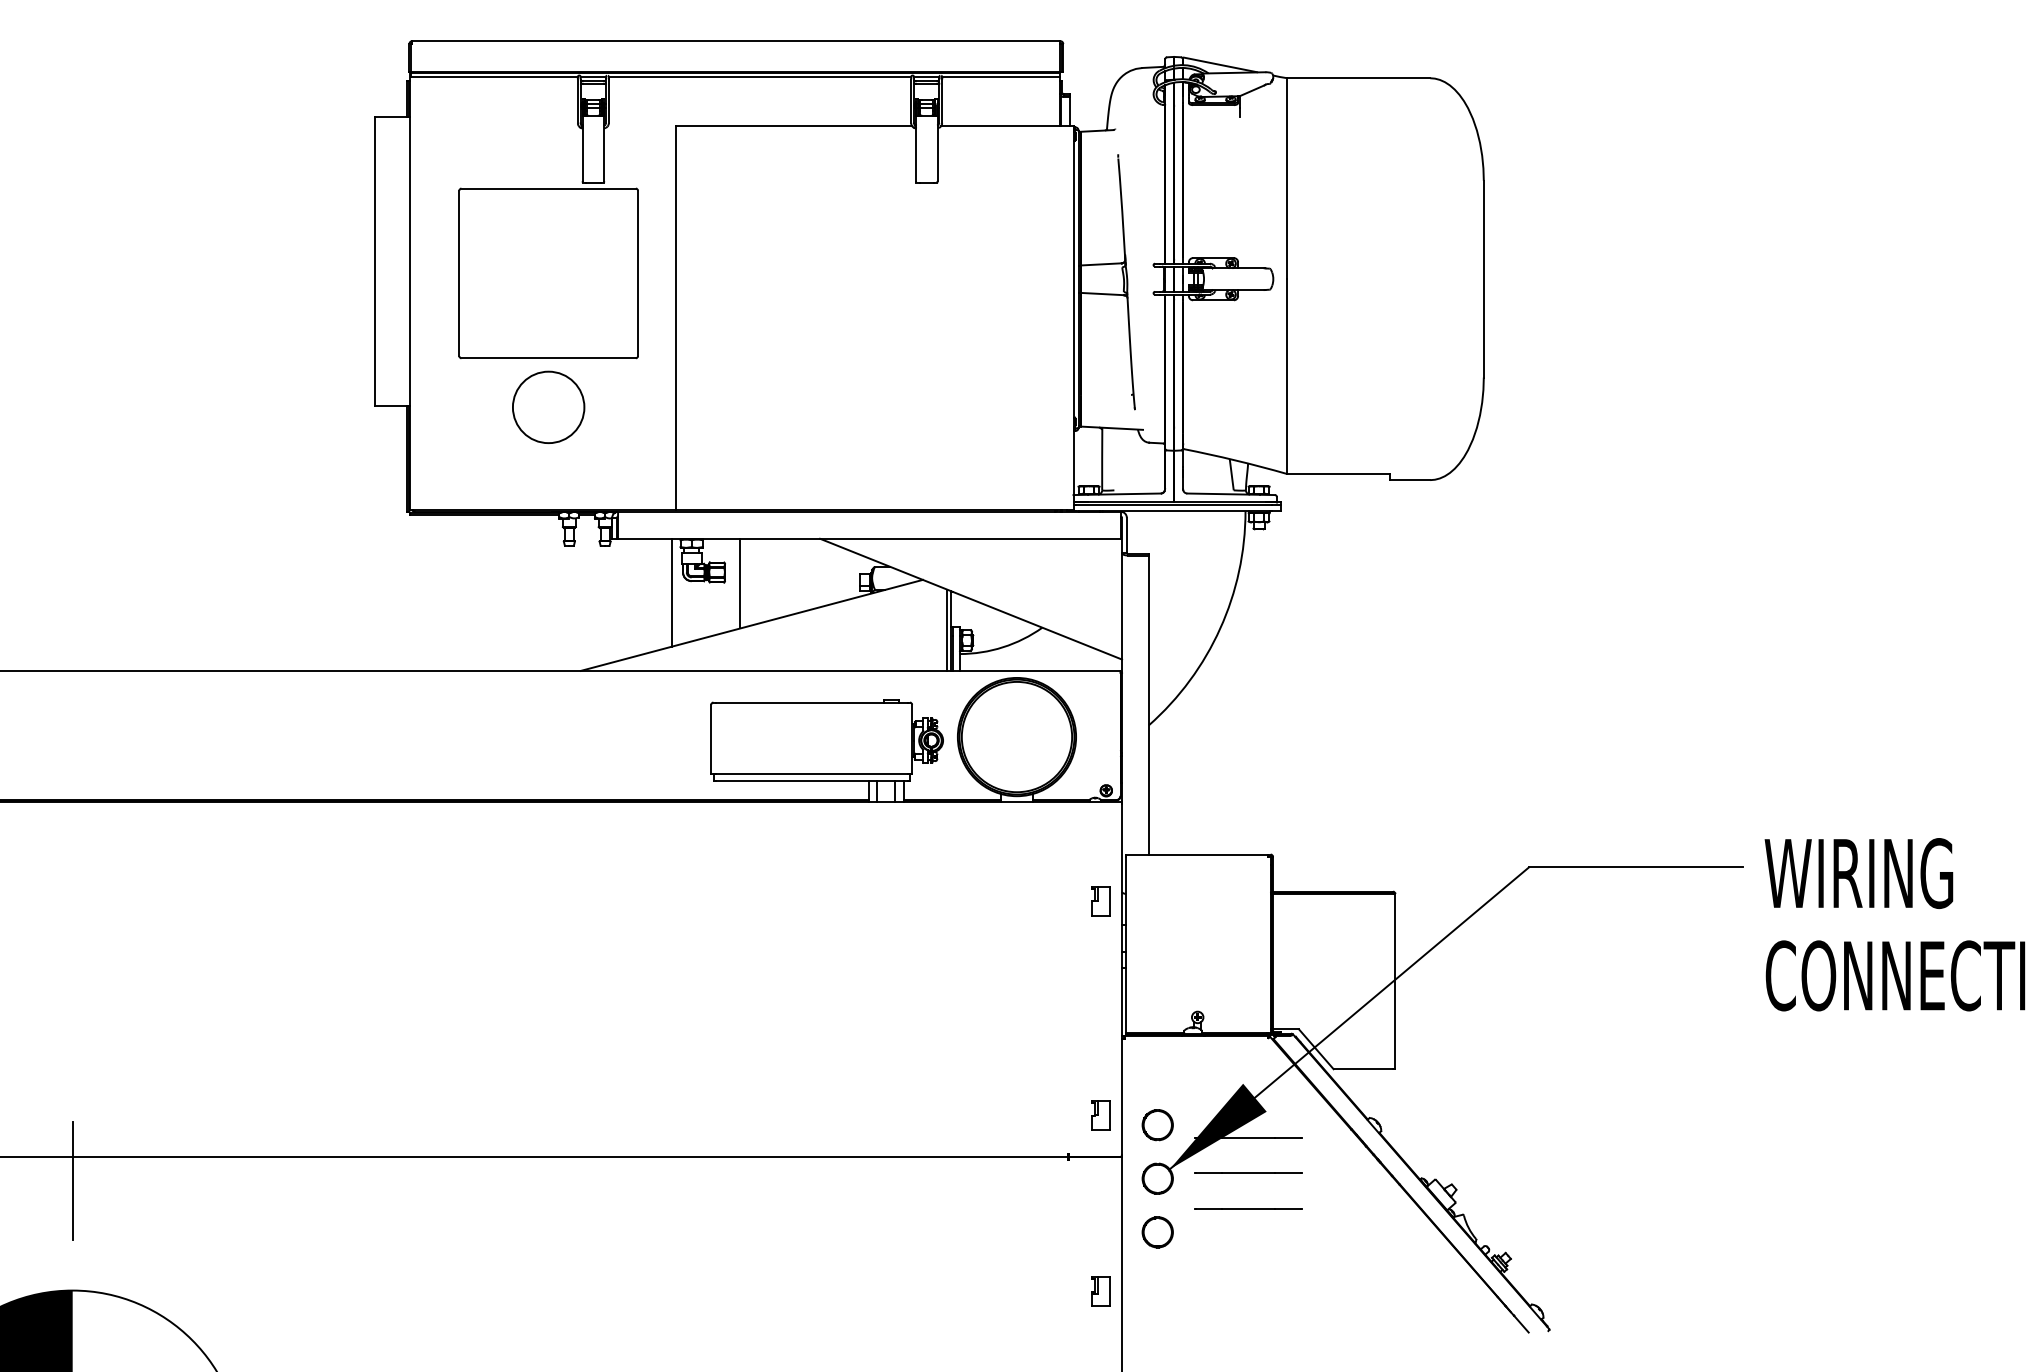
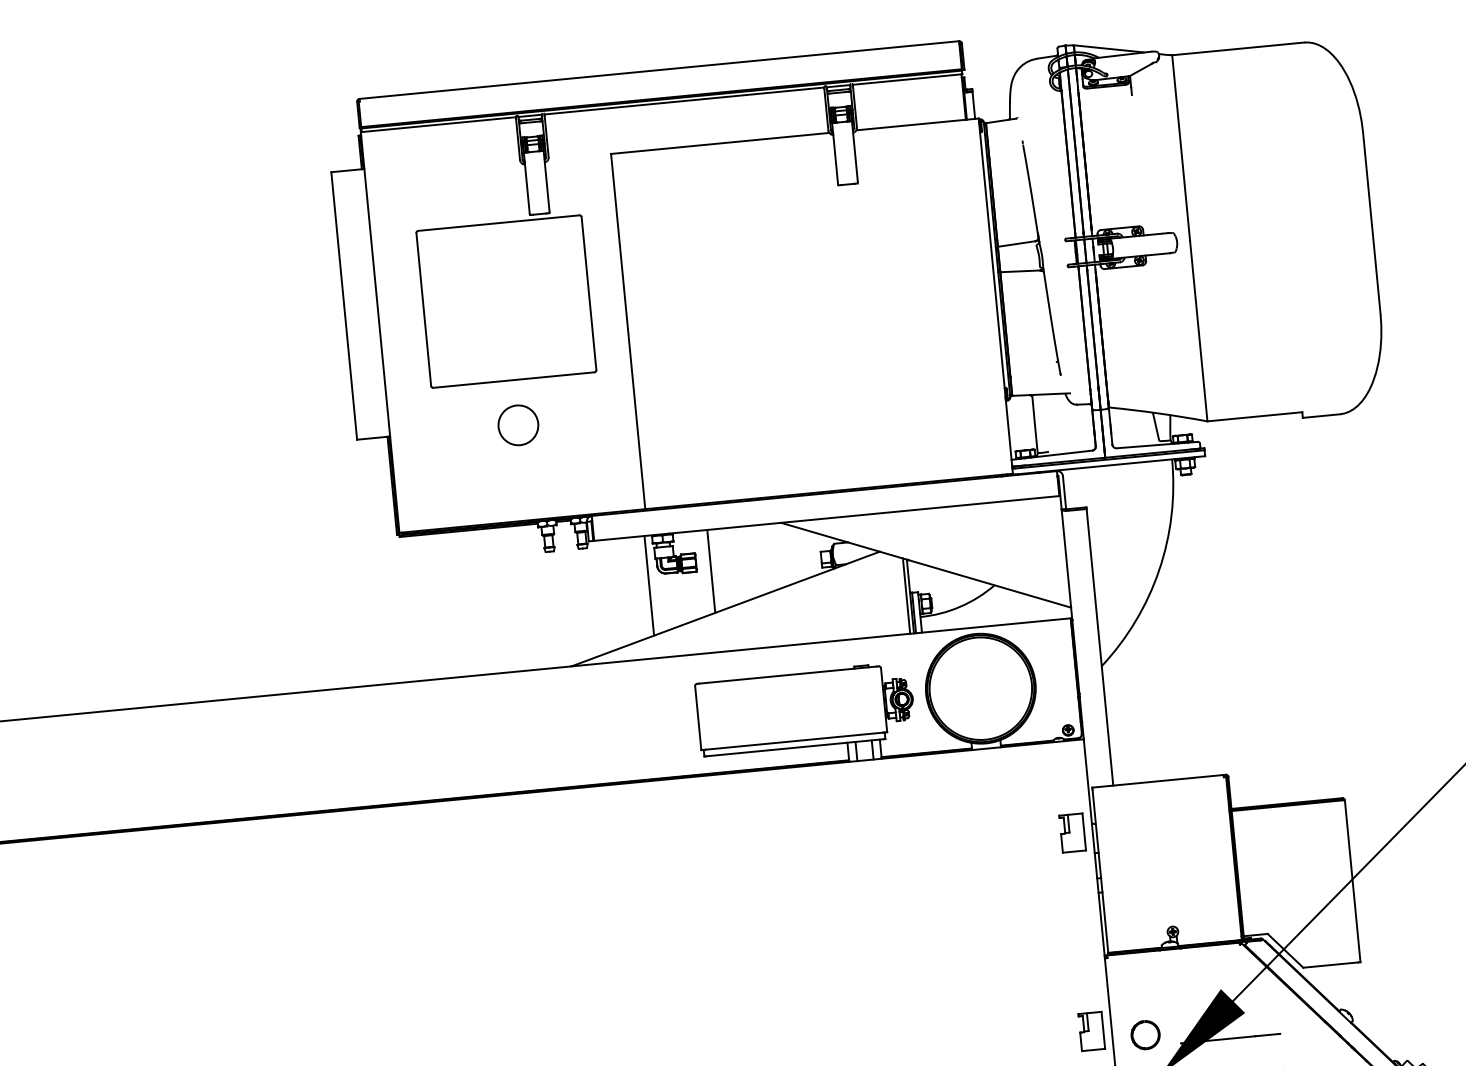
circle: (548, 406) -> (518, 424), size x0.6
part: (1100, 901) -> (1072, 833), size x1.4
part: (1100, 1115) -> (1091, 1031), size x1.4

